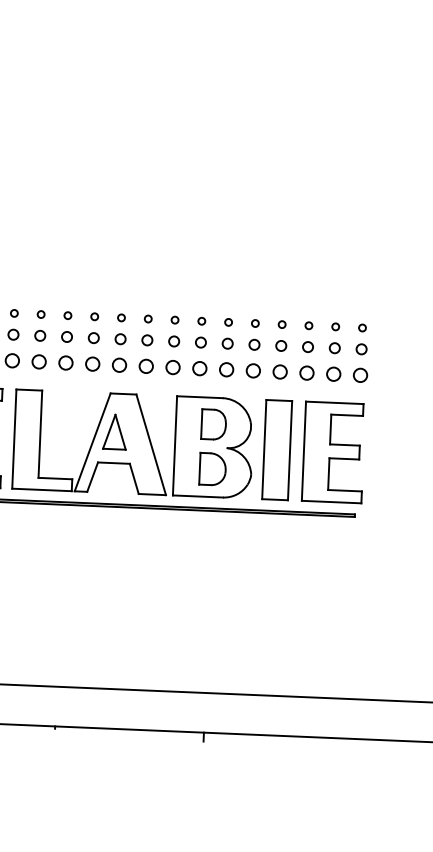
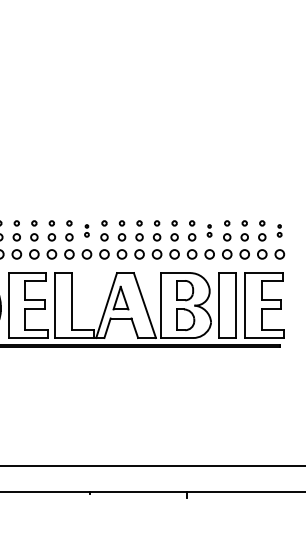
part: (66, 326) -> (86, 230), size x0.6
part: (254, 334) -> (209, 230), size x0.6
part: (361, 338) -> (279, 230), size x0.6

